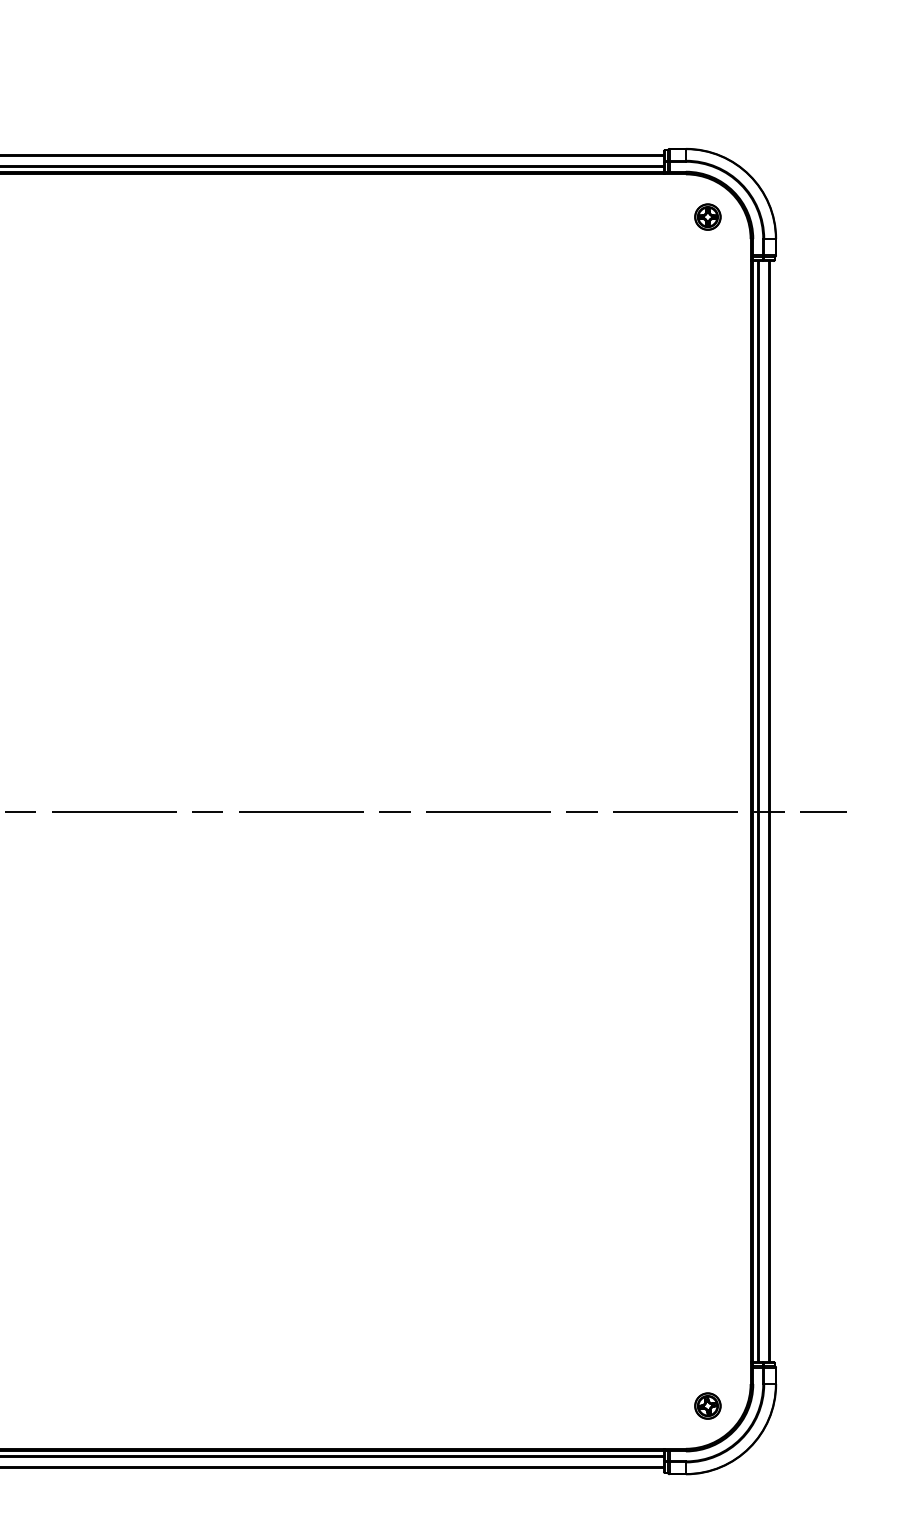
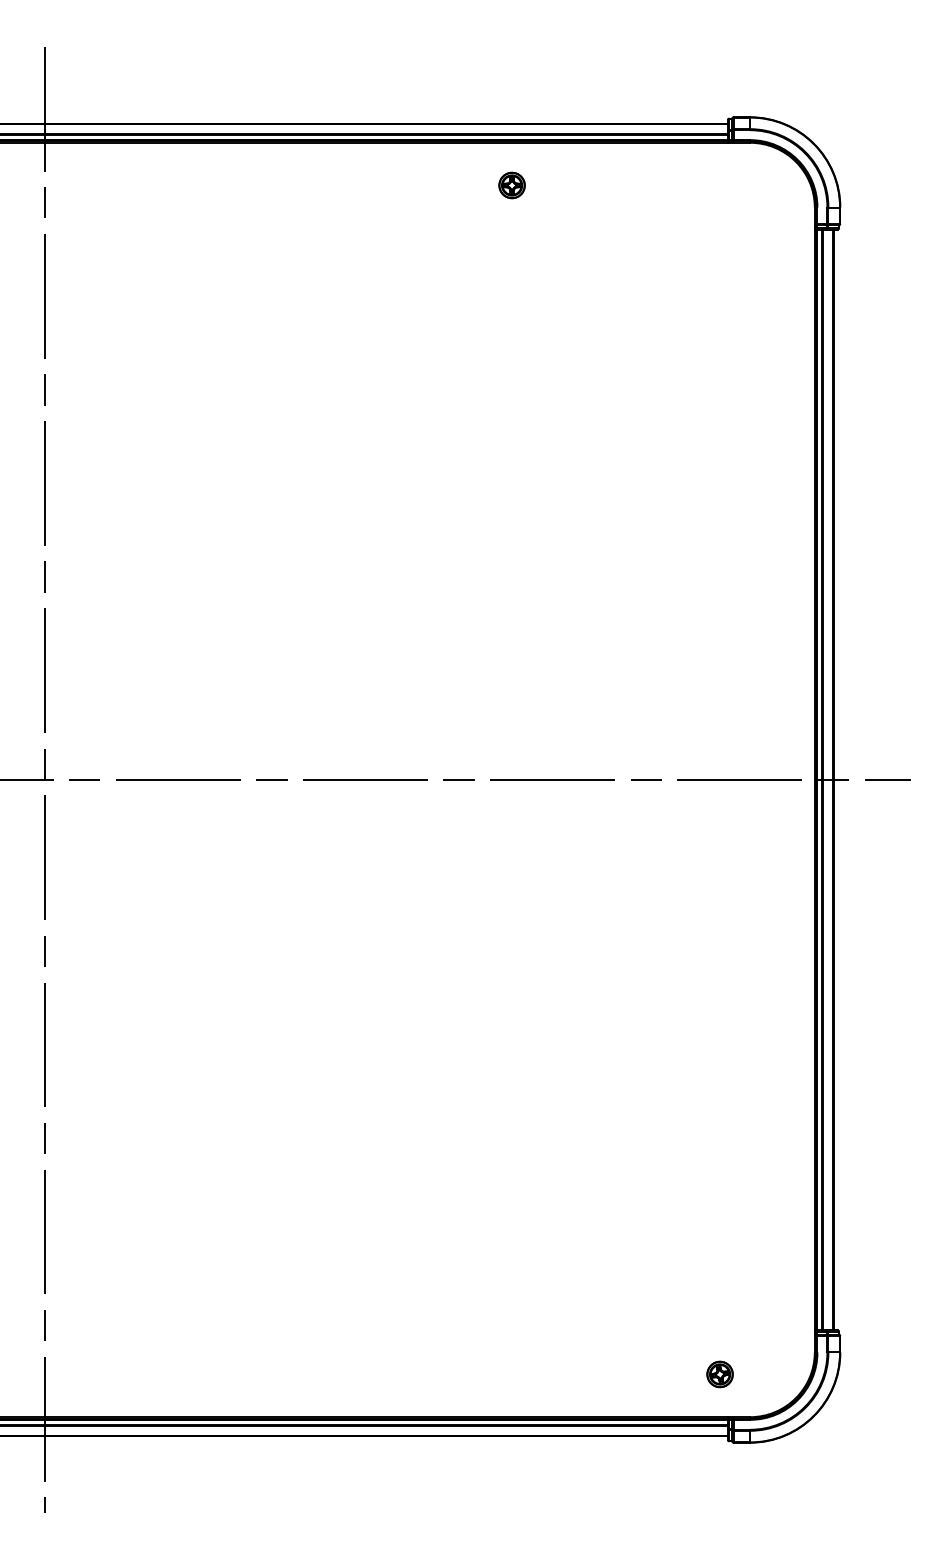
part: (707, 217) -> (511, 185), moved
part: (707, 1406) -> (719, 1374), moved

